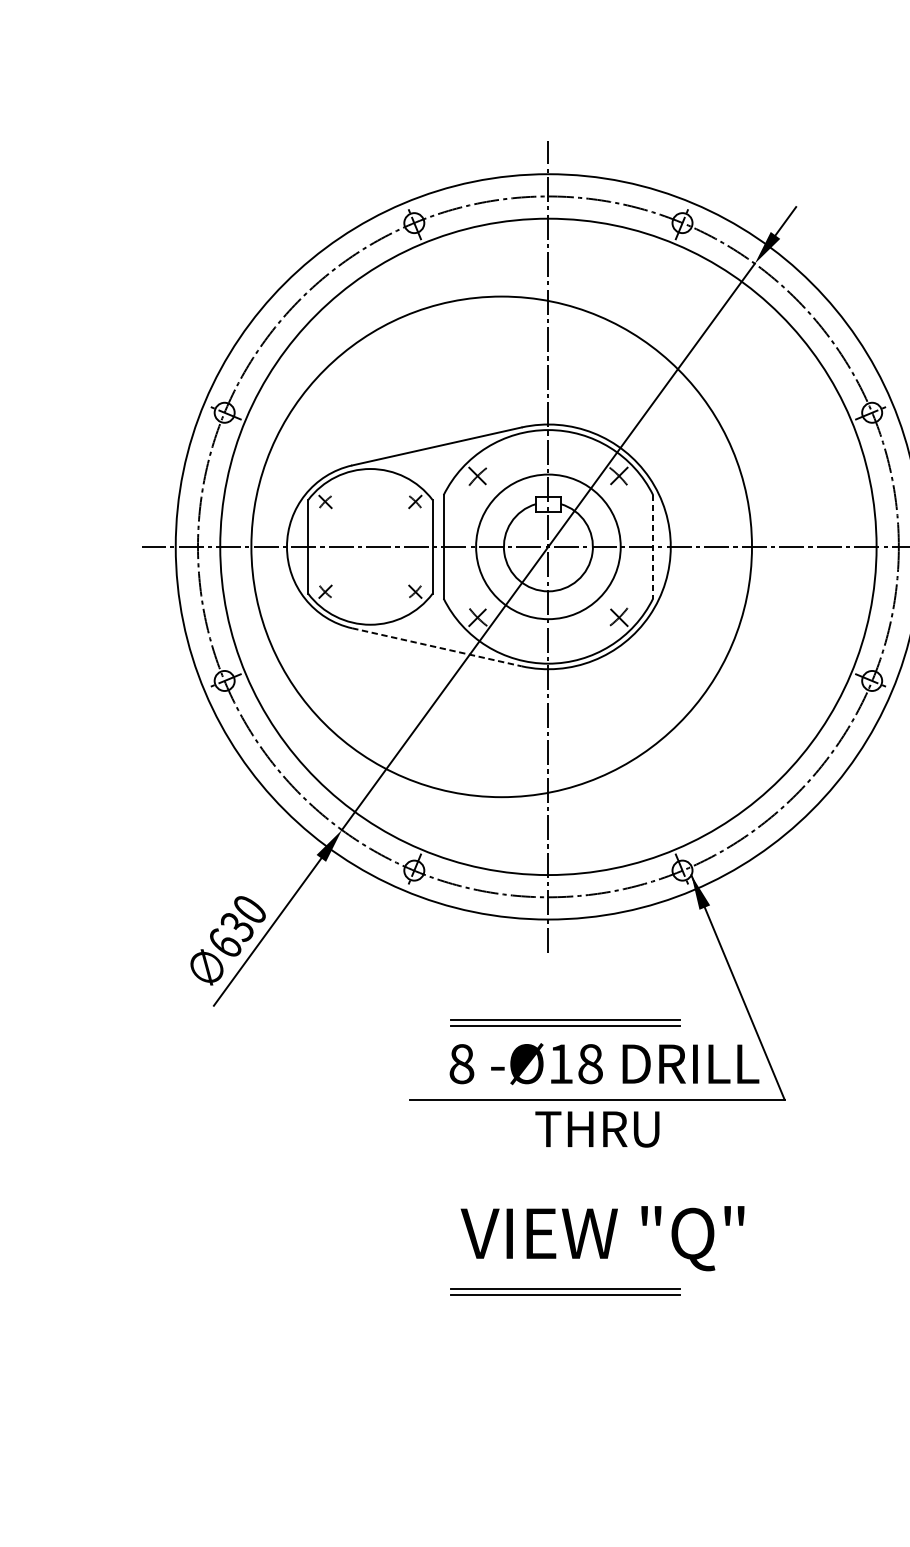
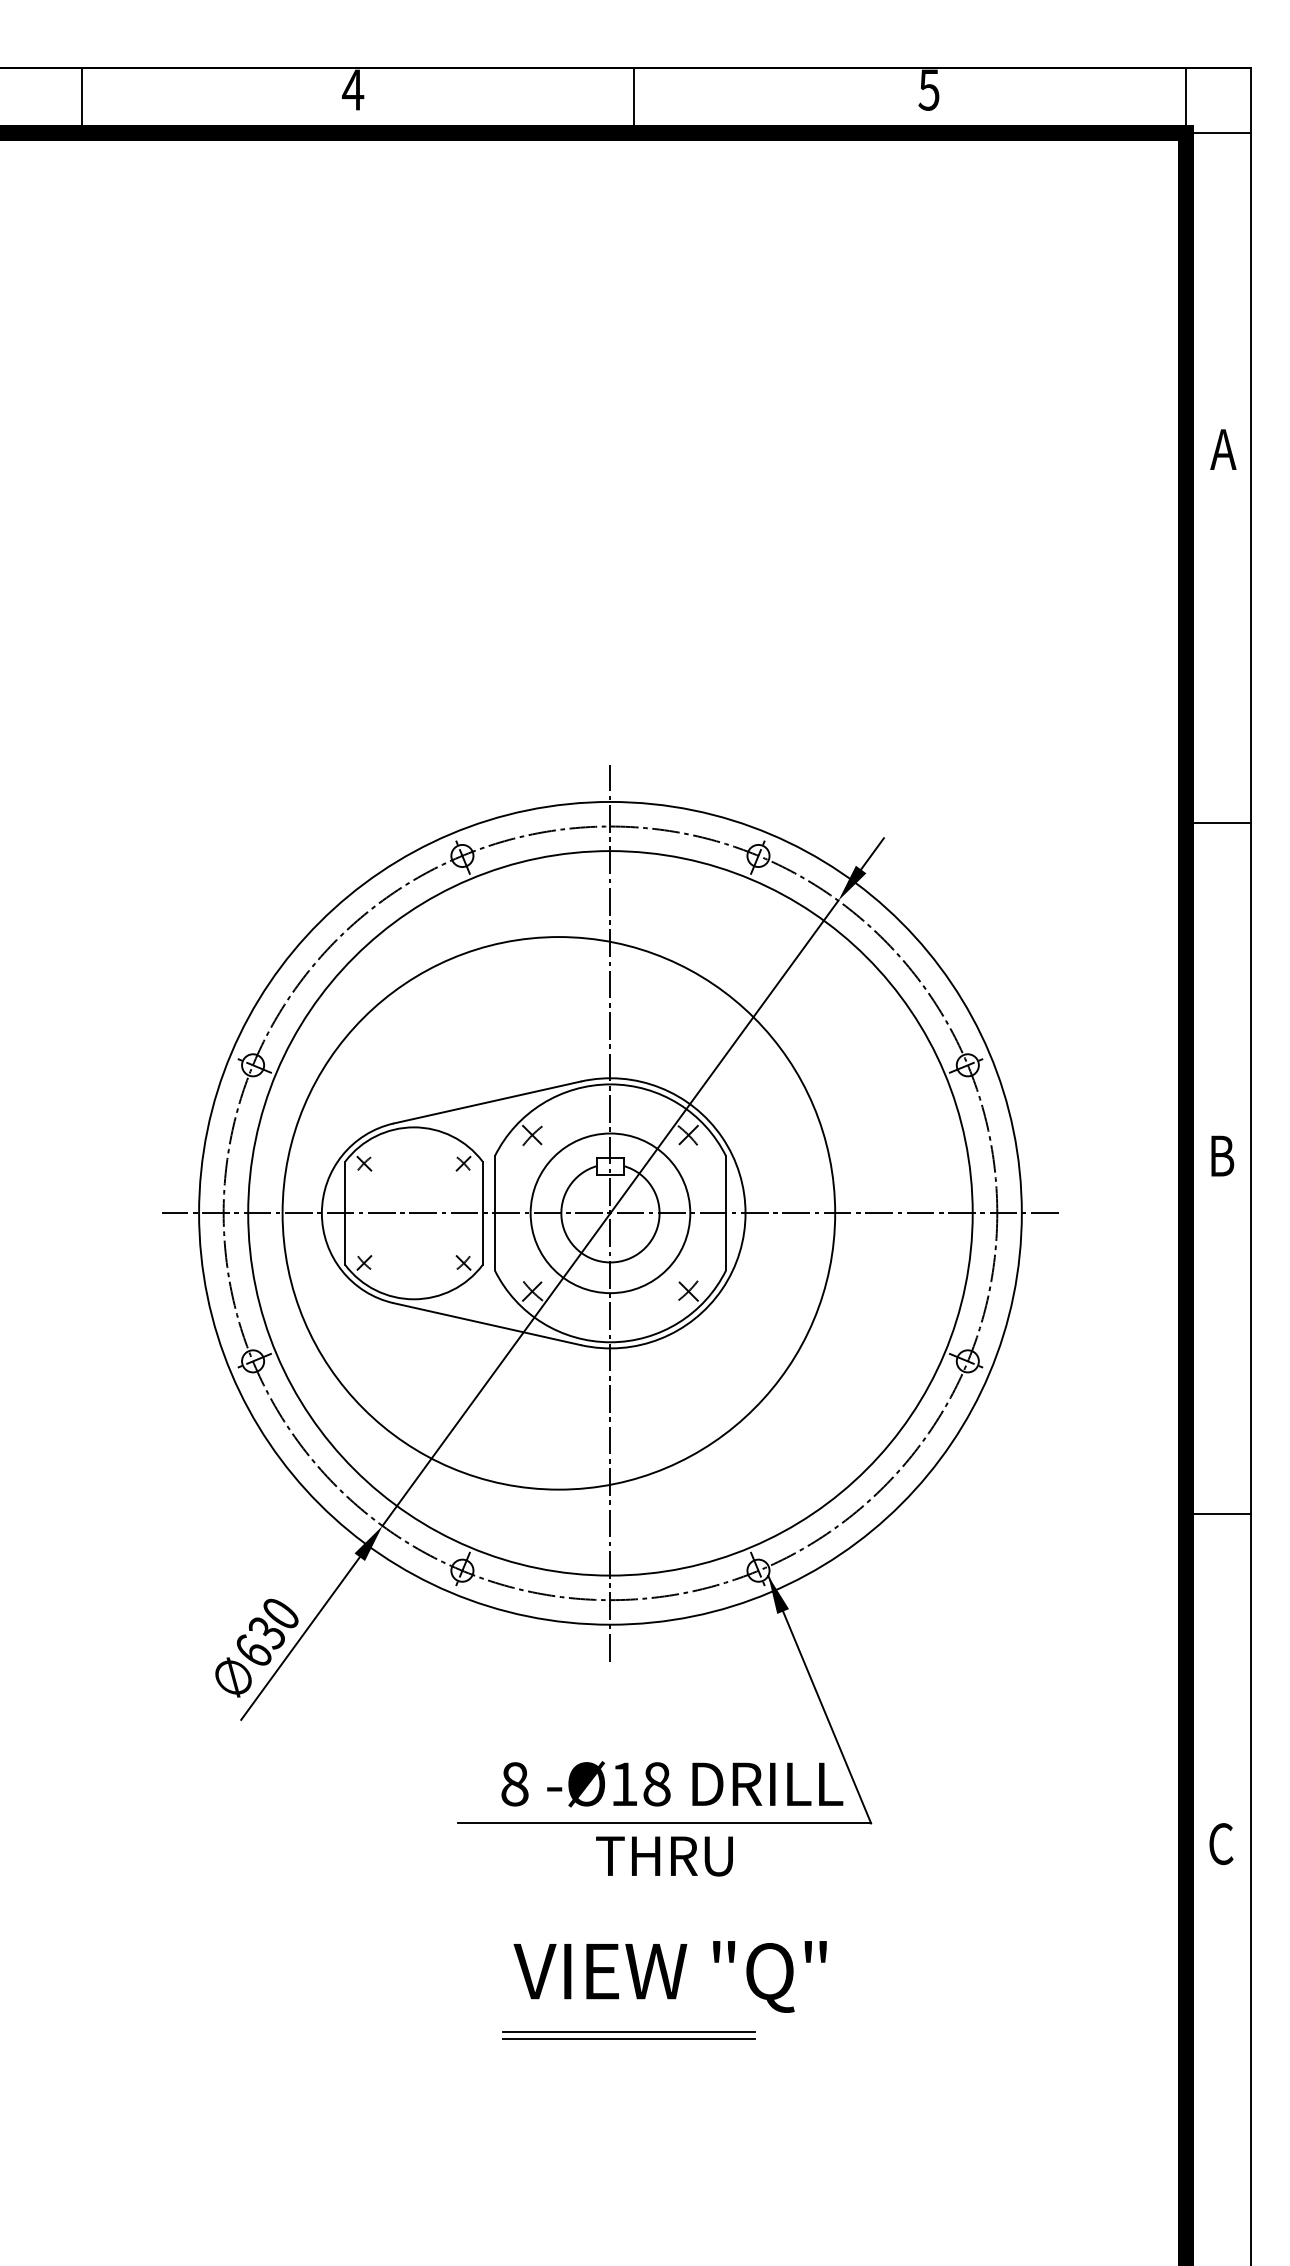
line: (653, 547) -> (726, 1213), dashed -> solid
line: (437, 647) -> (487, 1324), dashed -> solid
part: (564, 1022) -> (628, 1738), removed

